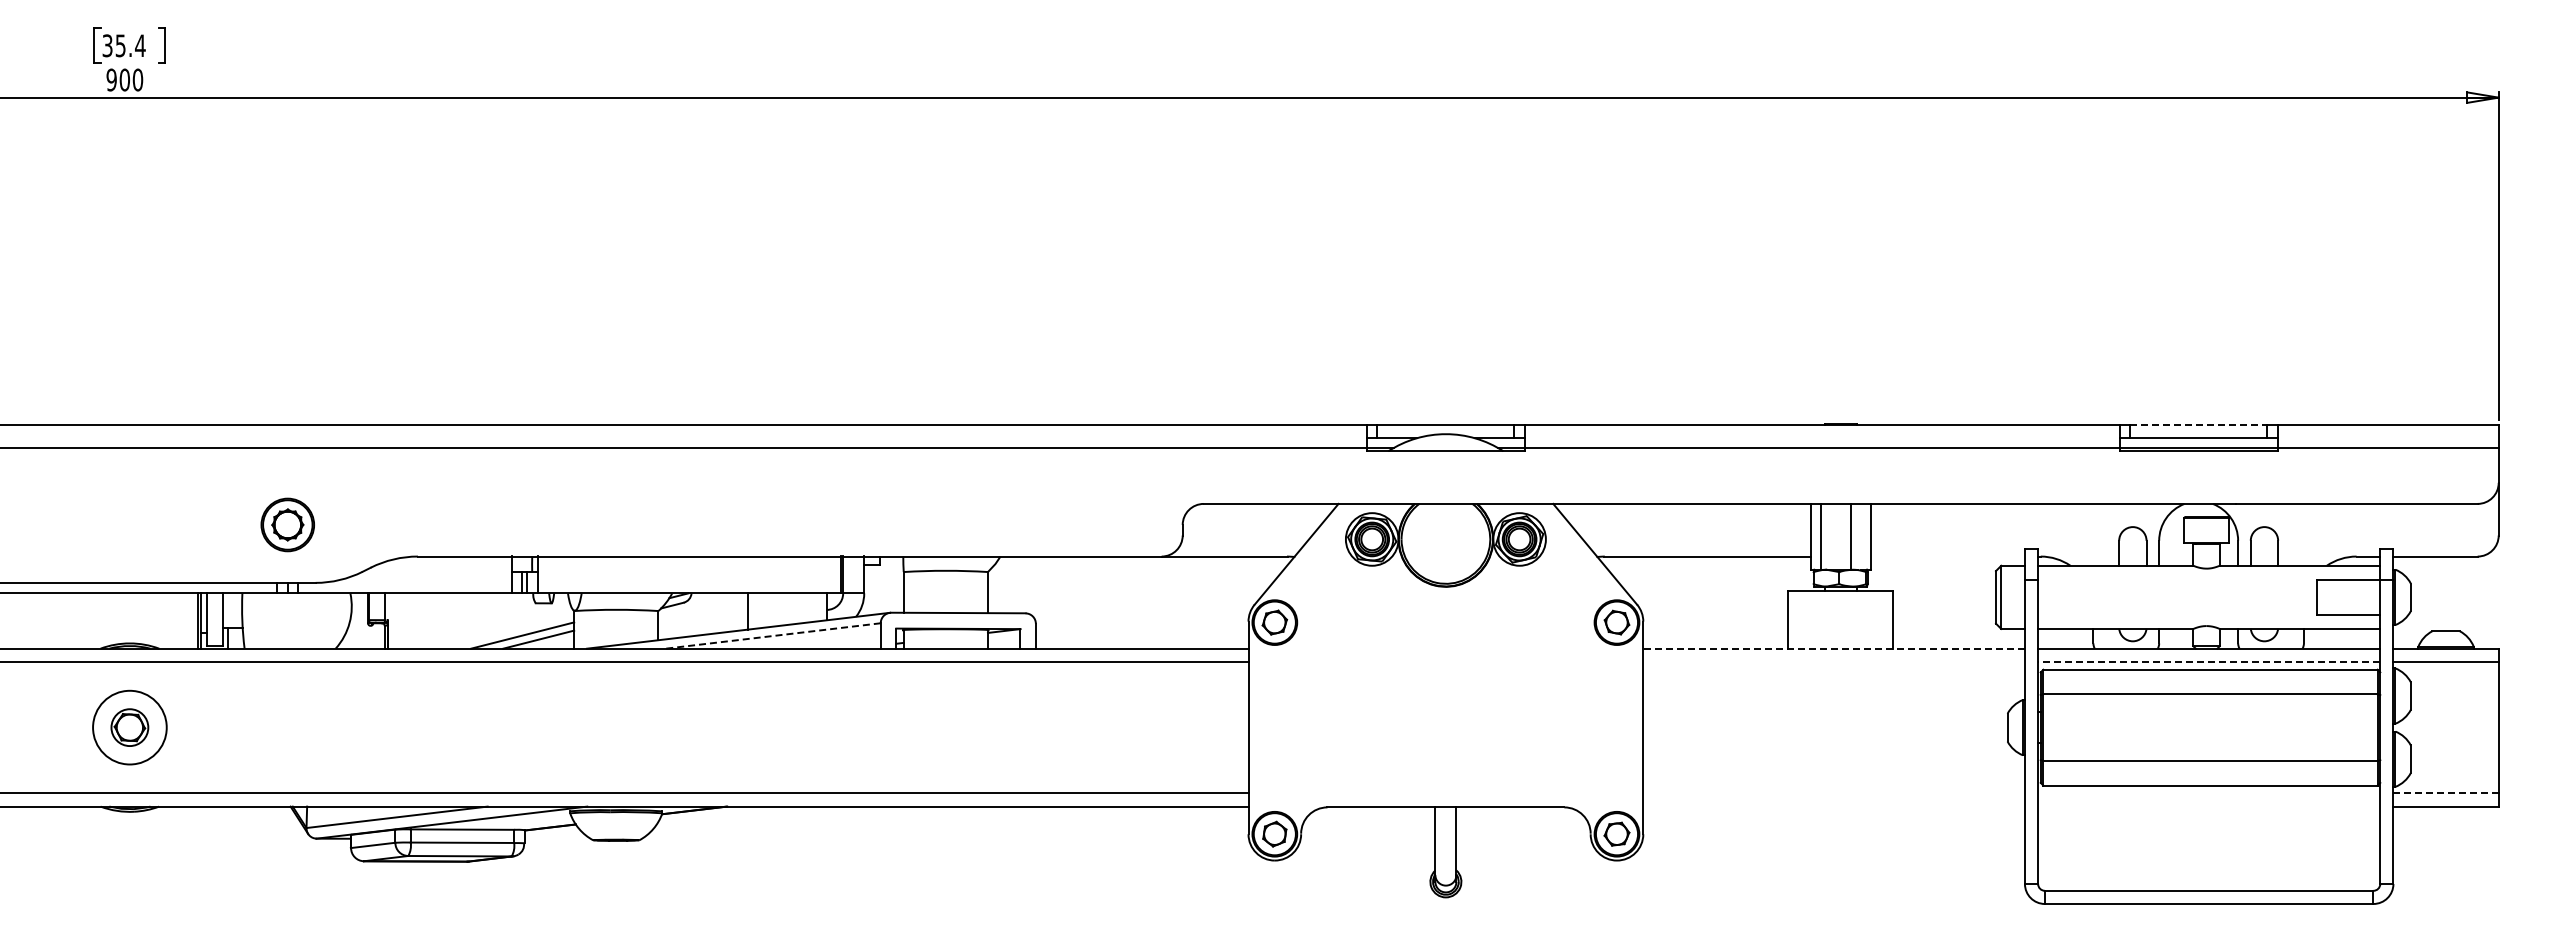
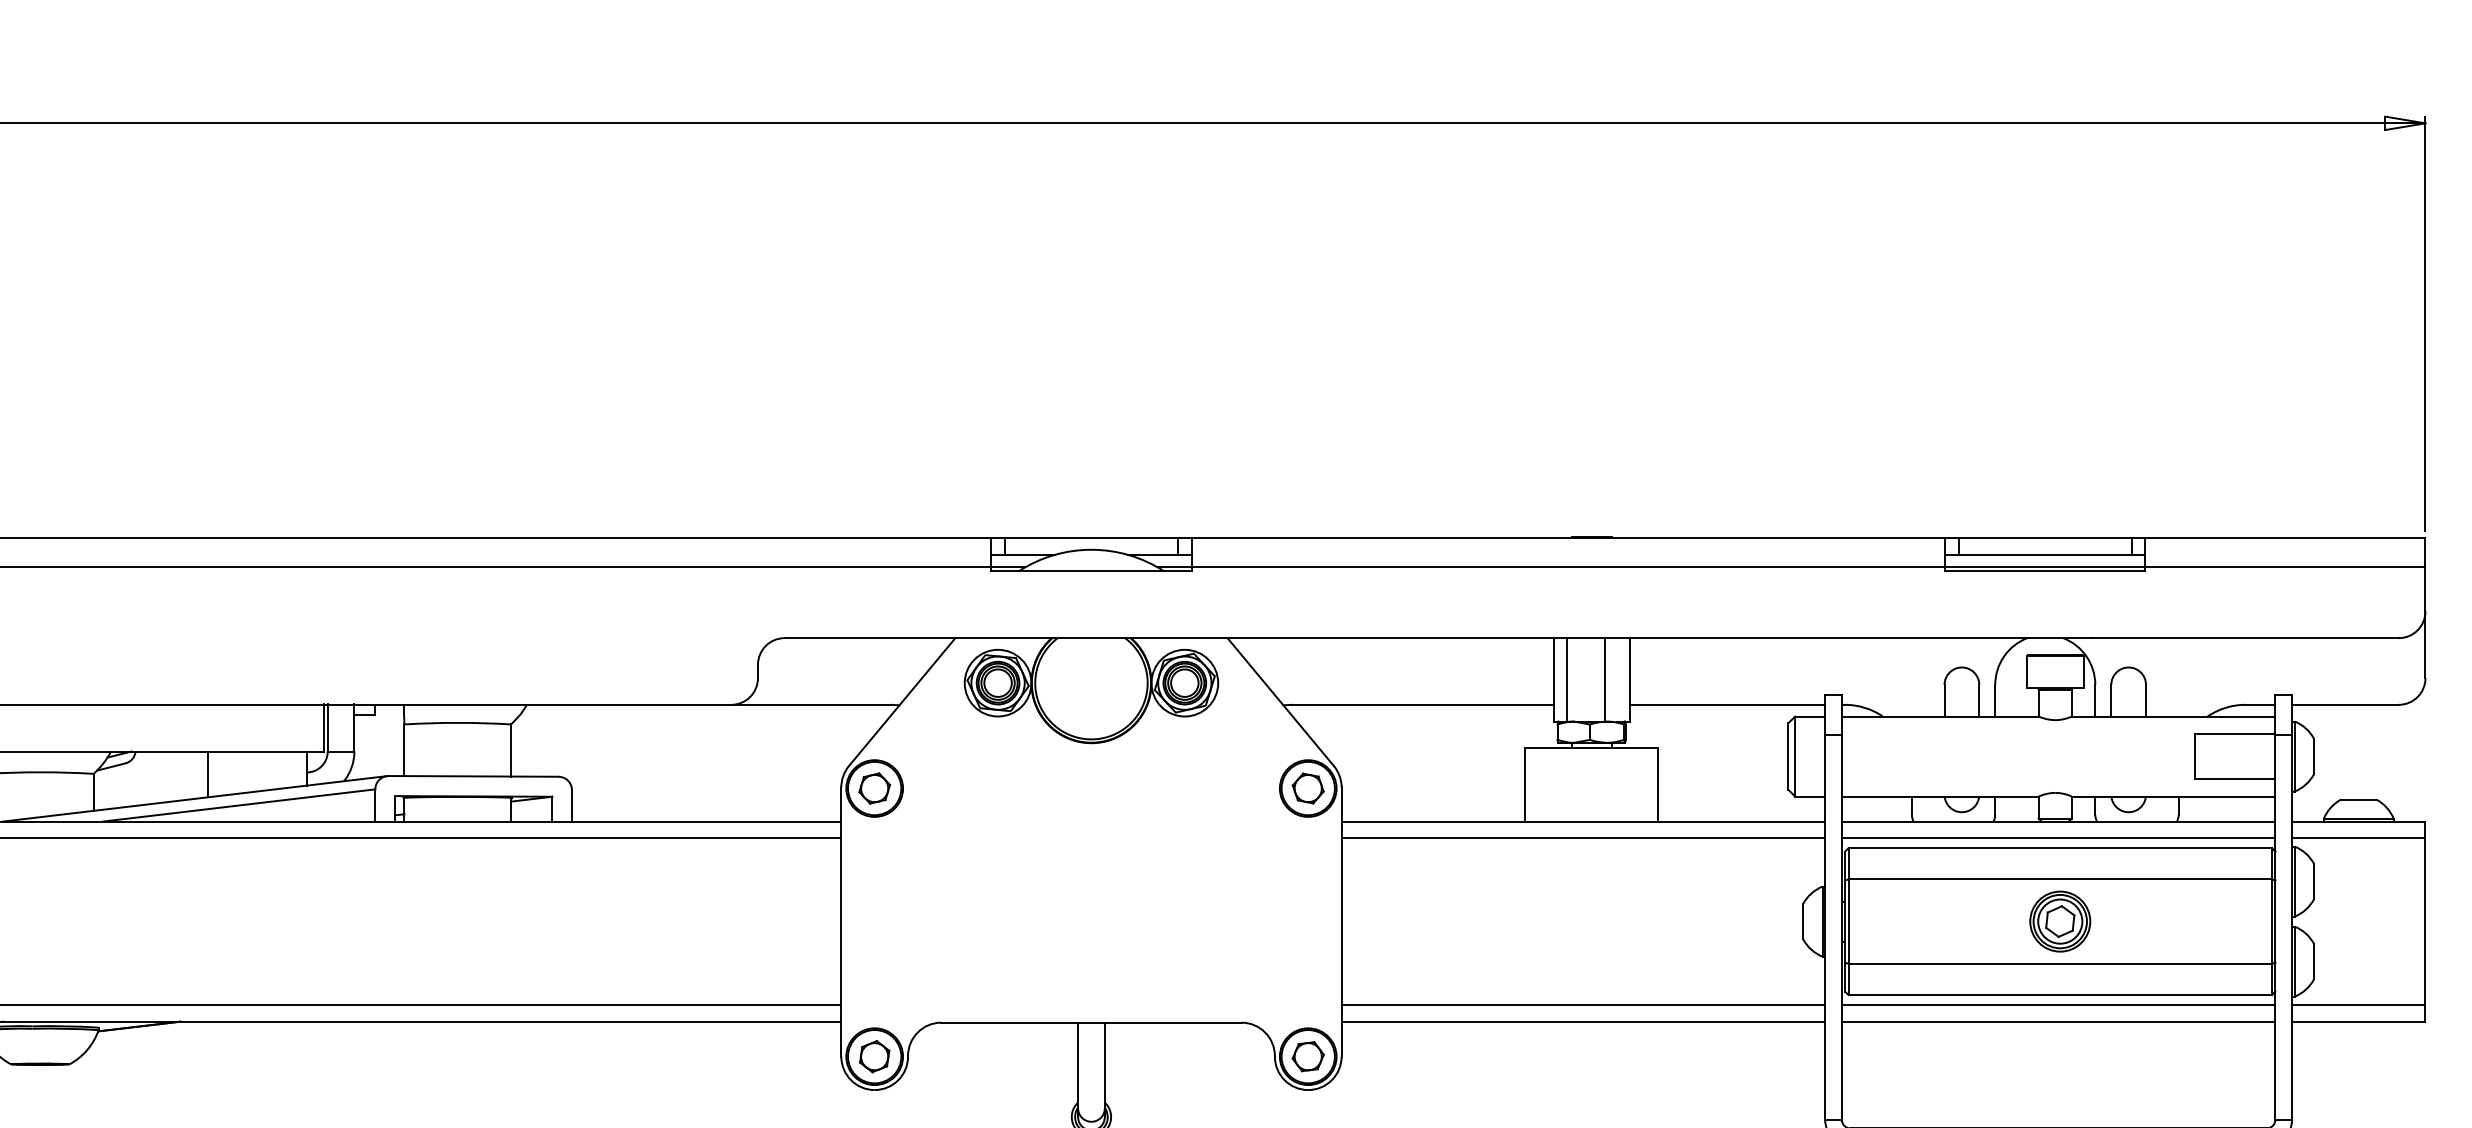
line: (2199, 424) -> (2046, 537), dashed -> solid
line: (1947, 556) -> (1727, 704), added
line: (772, 636) -> (238, 806), dashed -> solid
line: (1834, 648) -> (1583, 821), dashed -> solid
line: (1833, 661) -> (1582, 837), added
line: (2208, 661) -> (2057, 837), dashed -> solid
part: (2210, 727) -> (2060, 921), added
line: (1833, 793) -> (1582, 1005), added
line: (2209, 793) -> (2059, 1005), added
line: (2446, 793) -> (2359, 1005), dashed -> solid
line: (1833, 806) -> (1582, 1021), added
line: (2209, 806) -> (2059, 1021), added

